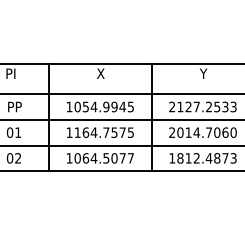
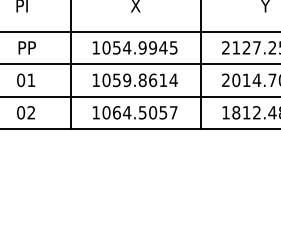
text: (104, 132) -> (140, 80), 1164.7575 -> 1059.8614
text: (122, 158) -> (163, 112), 1064.5077 -> 1064.5057

